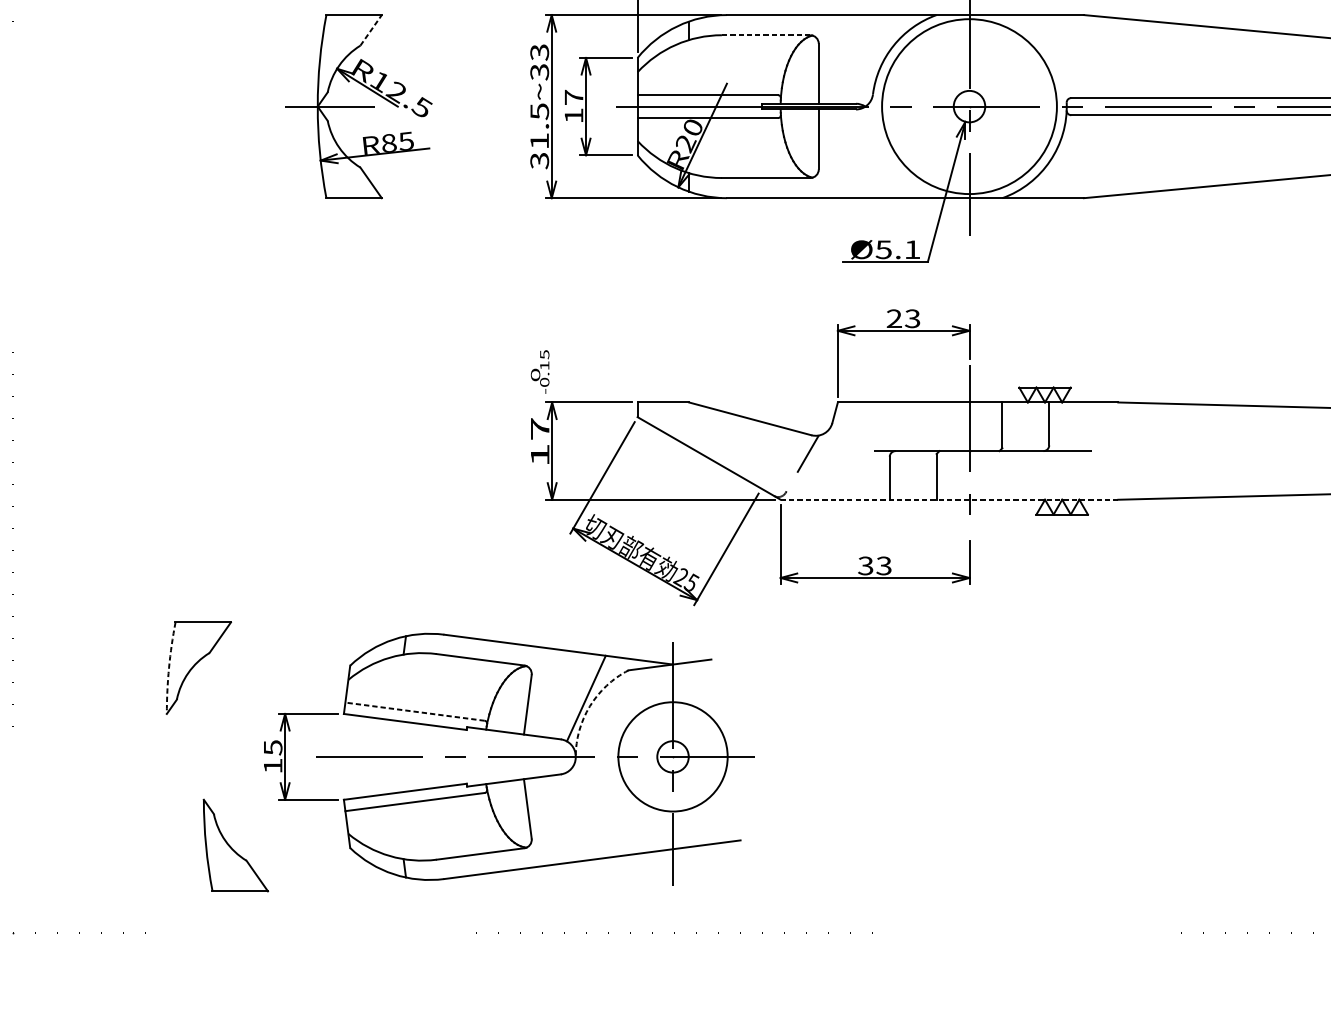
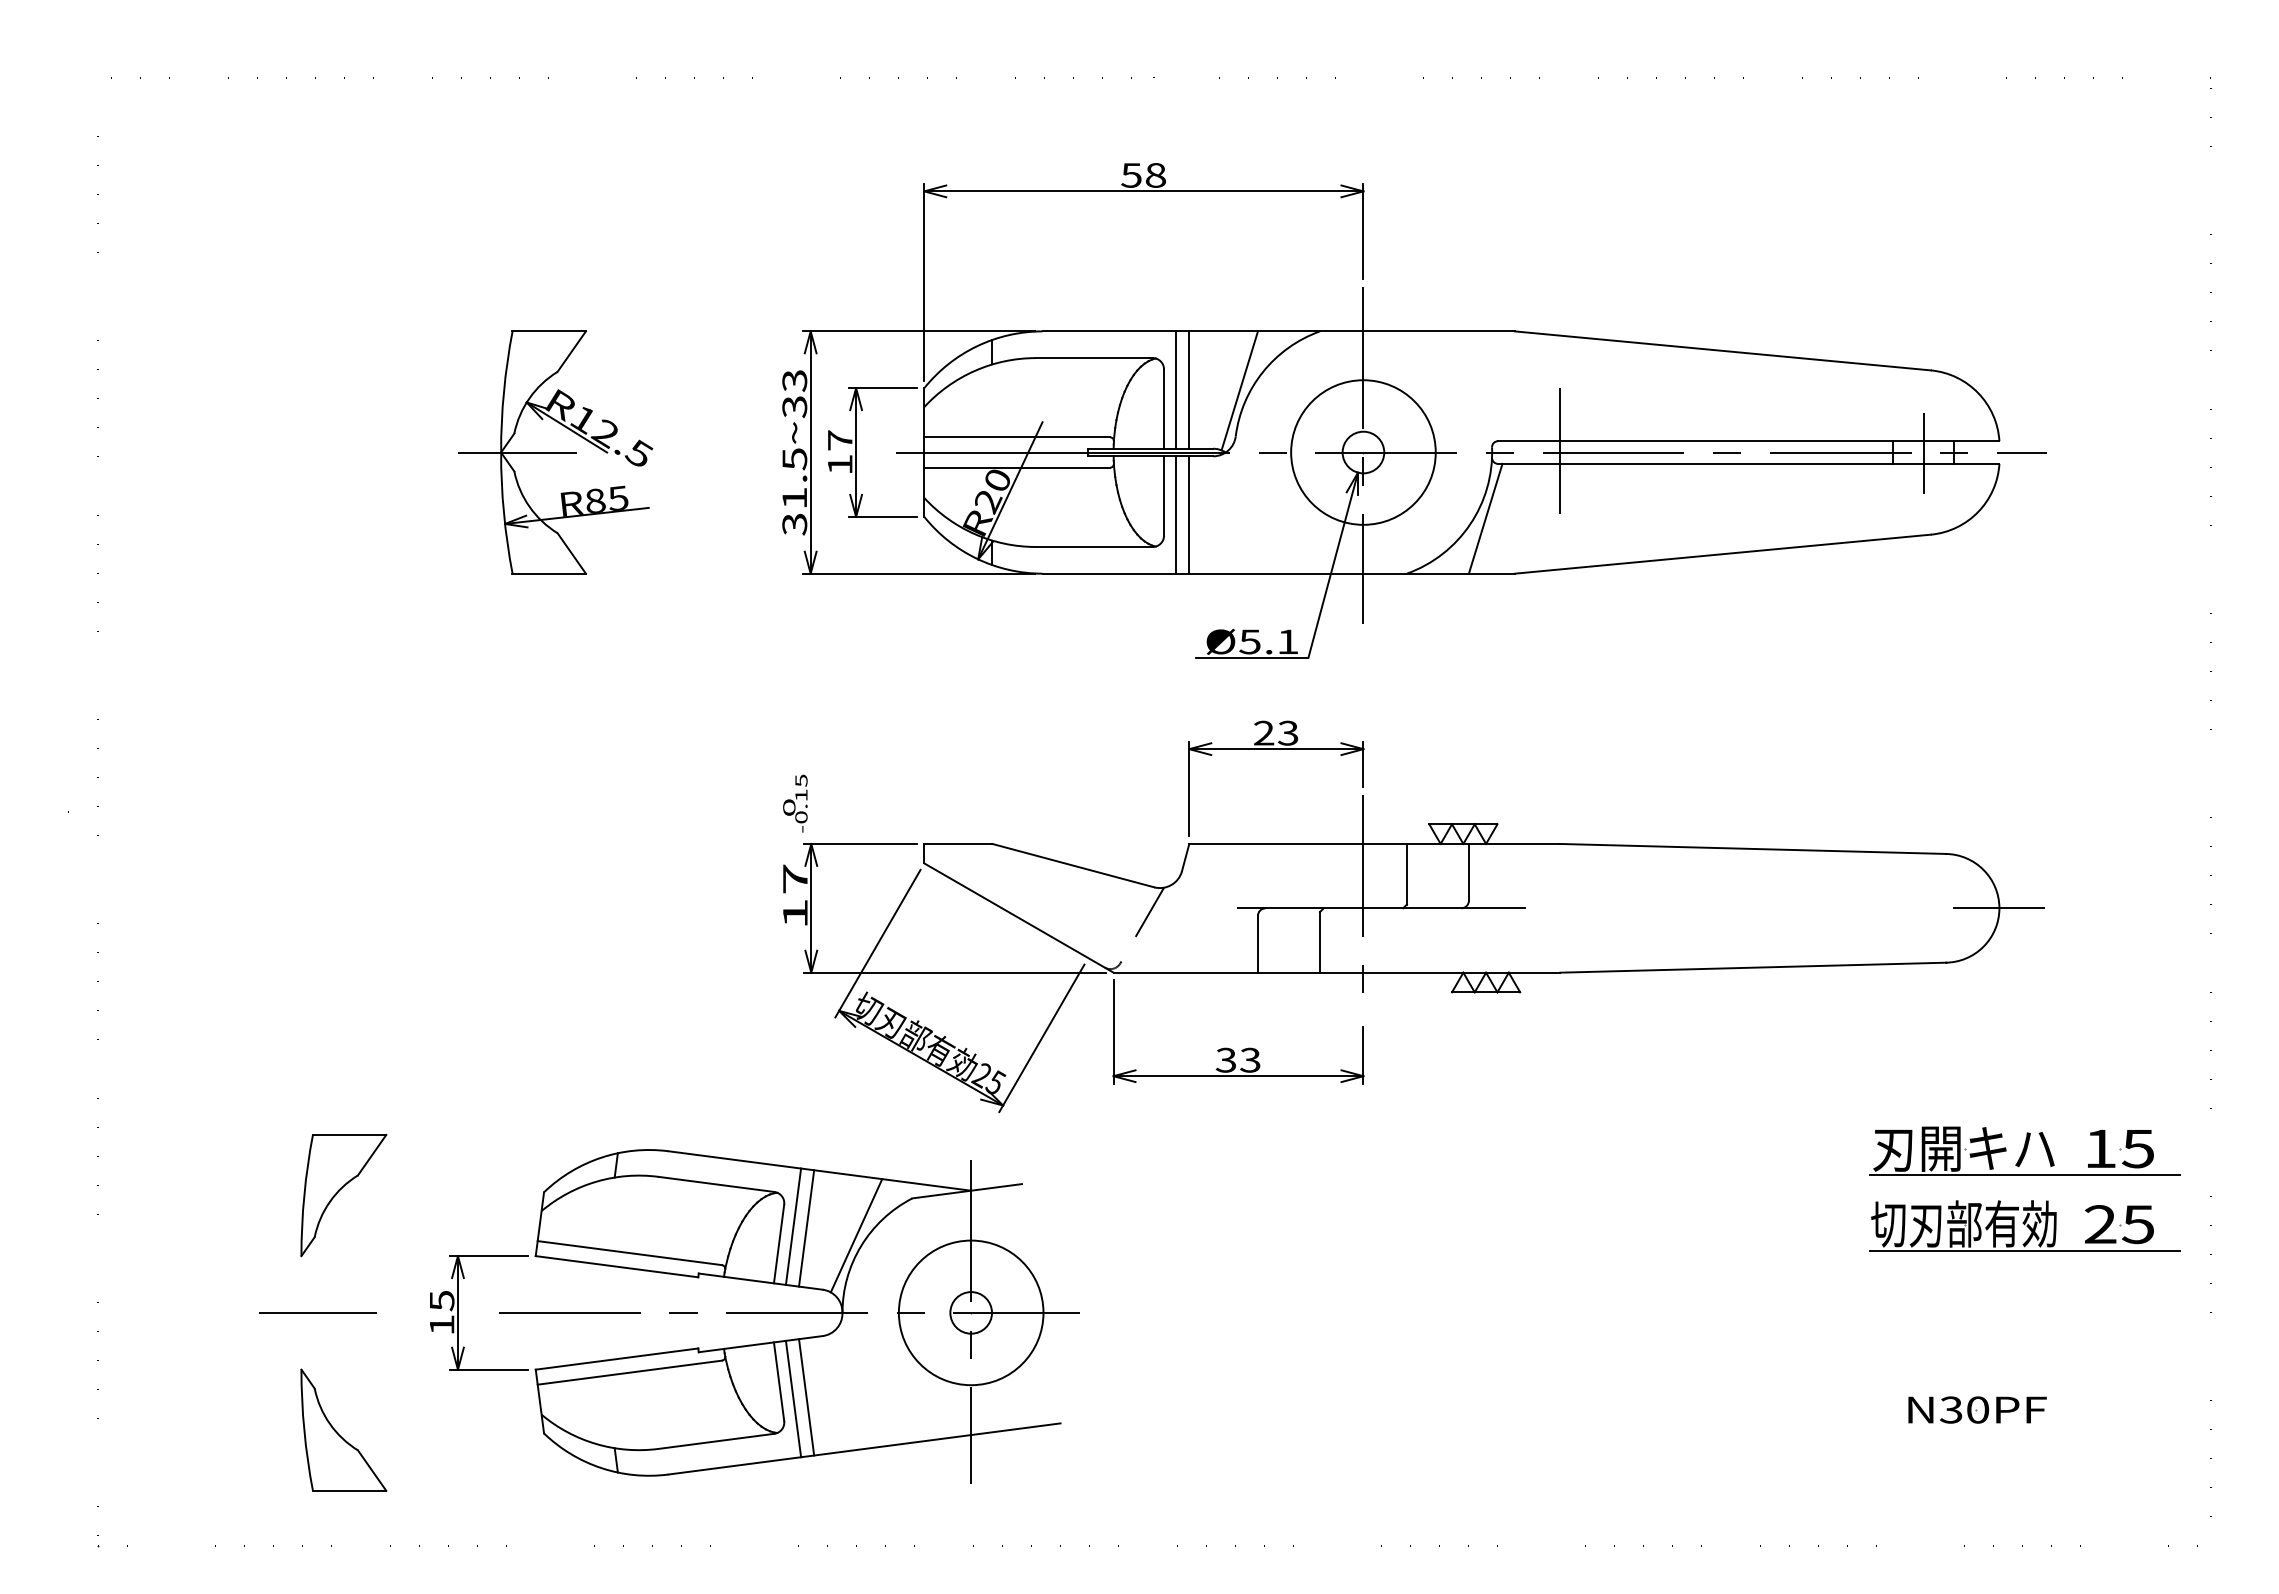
line: (370, 30) -> (571, 351), dashed -> solid
line: (766, 35) -> (1094, 358), dashed -> solid
line: (828, 58) -> (1176, 389), added
line: (838, 58) -> (1189, 389), added
line: (875, 59) -> (1239, 390), added
line: (1118, 105) -> (1560, 451), added
circle: (969, 106) -> (1363, 452), size x0.62
line: (828, 153) -> (1176, 514), added
line: (838, 153) -> (1189, 514), added
line: (1061, 156) -> (1485, 518), added
line: (949, 499) -> (1337, 972), dashed -> solid
arc: (169, 668) -> (304, 1195), dashed -> solid
line: (538, 691) -> (793, 1226), added
line: (548, 693) -> (806, 1228), added
arc: (590, 706) -> (861, 1246), dashed -> solid
line: (414, 711) -> (629, 1253), dashed -> solid
line: (178, 756) -> (317, 1312), added
line: (548, 820) -> (806, 1397), added
line: (538, 821) -> (793, 1398), added
part: (235, 845) -> (343, 1429), moved

